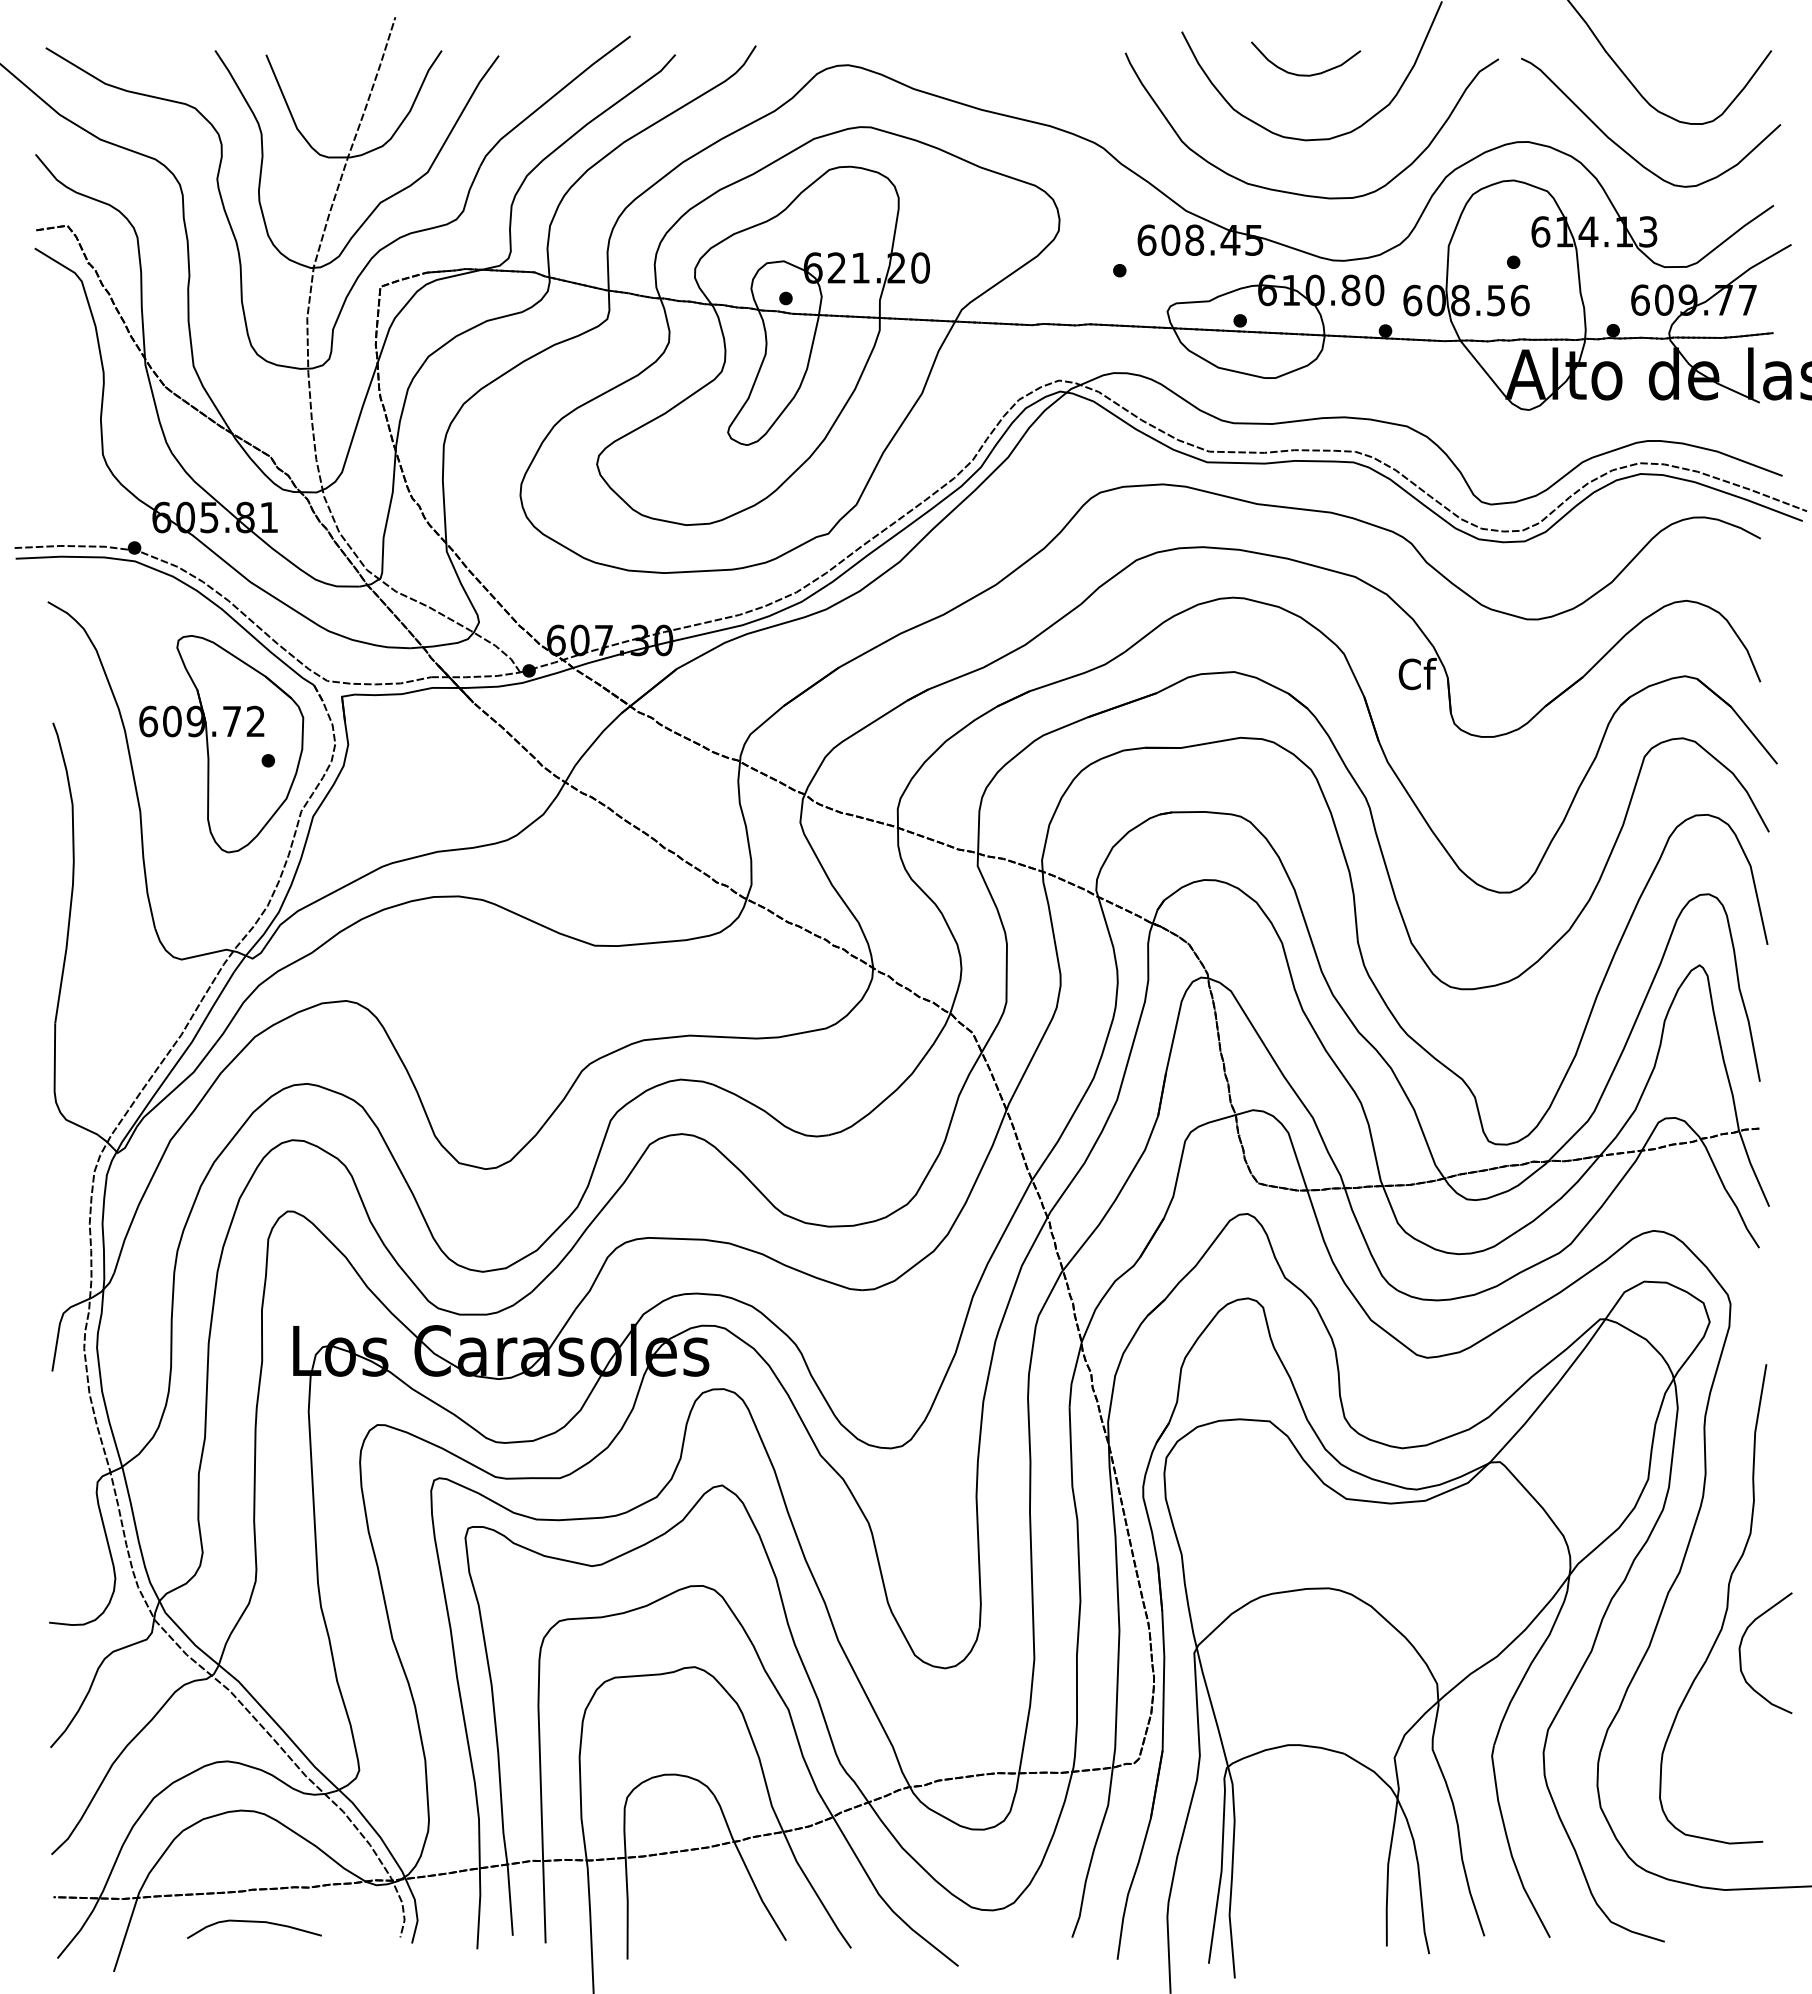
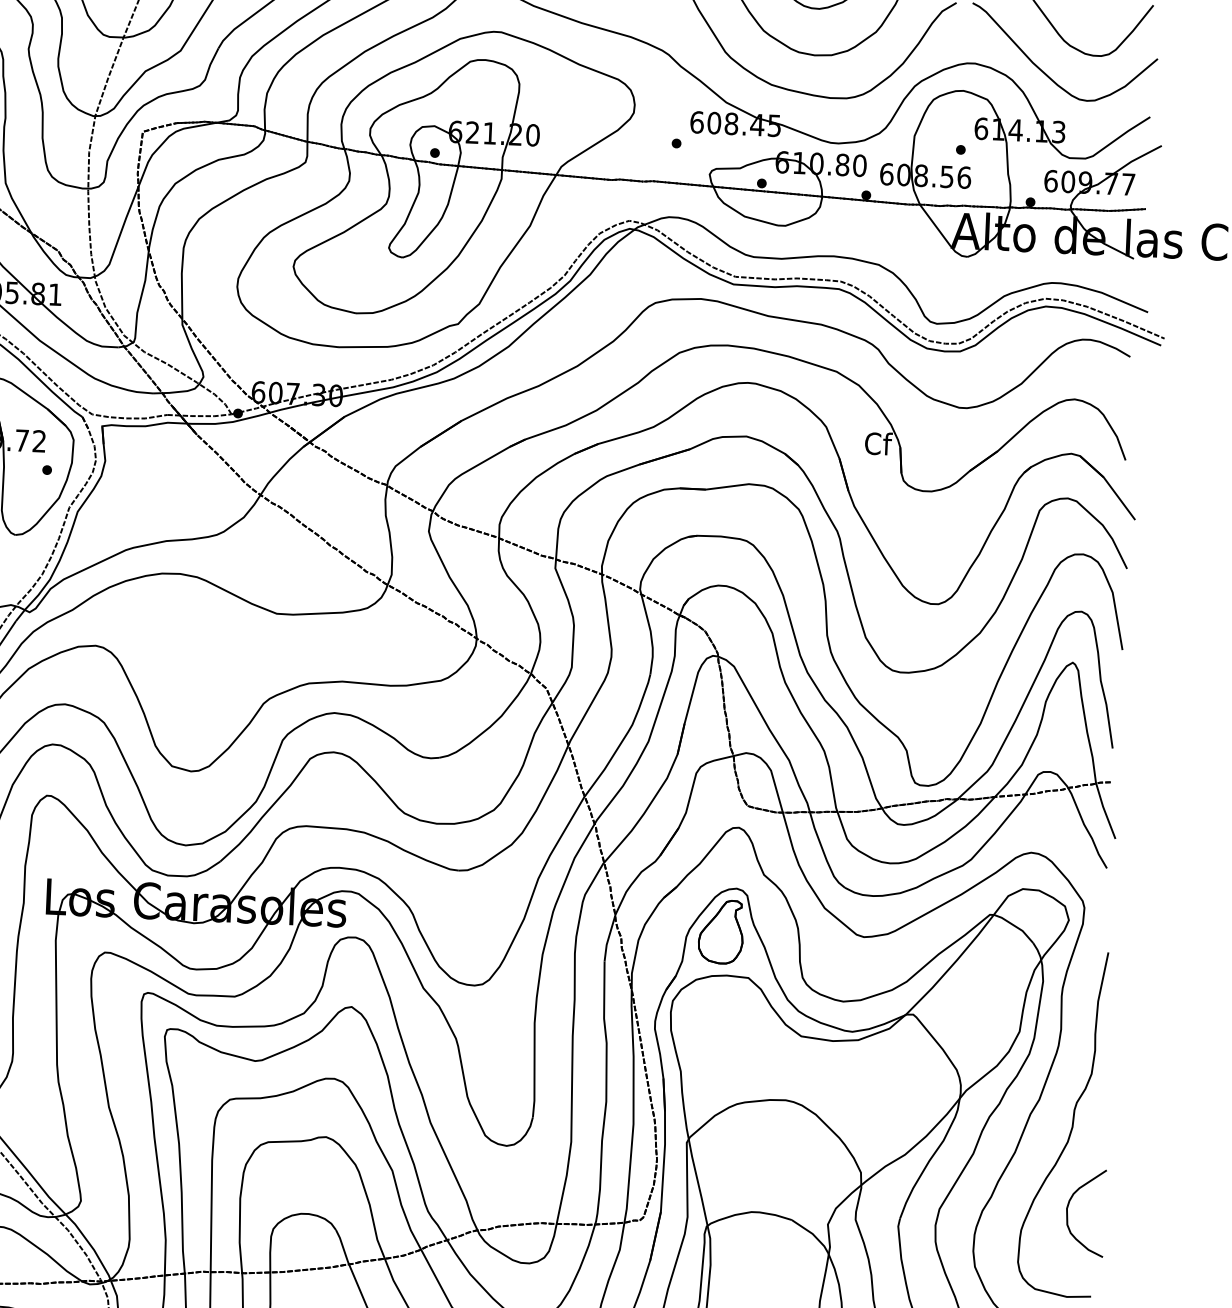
part: (1229, 1358) -> (721, 931), added
curve: (1741, 1658) -> (1068, 1216), moved

